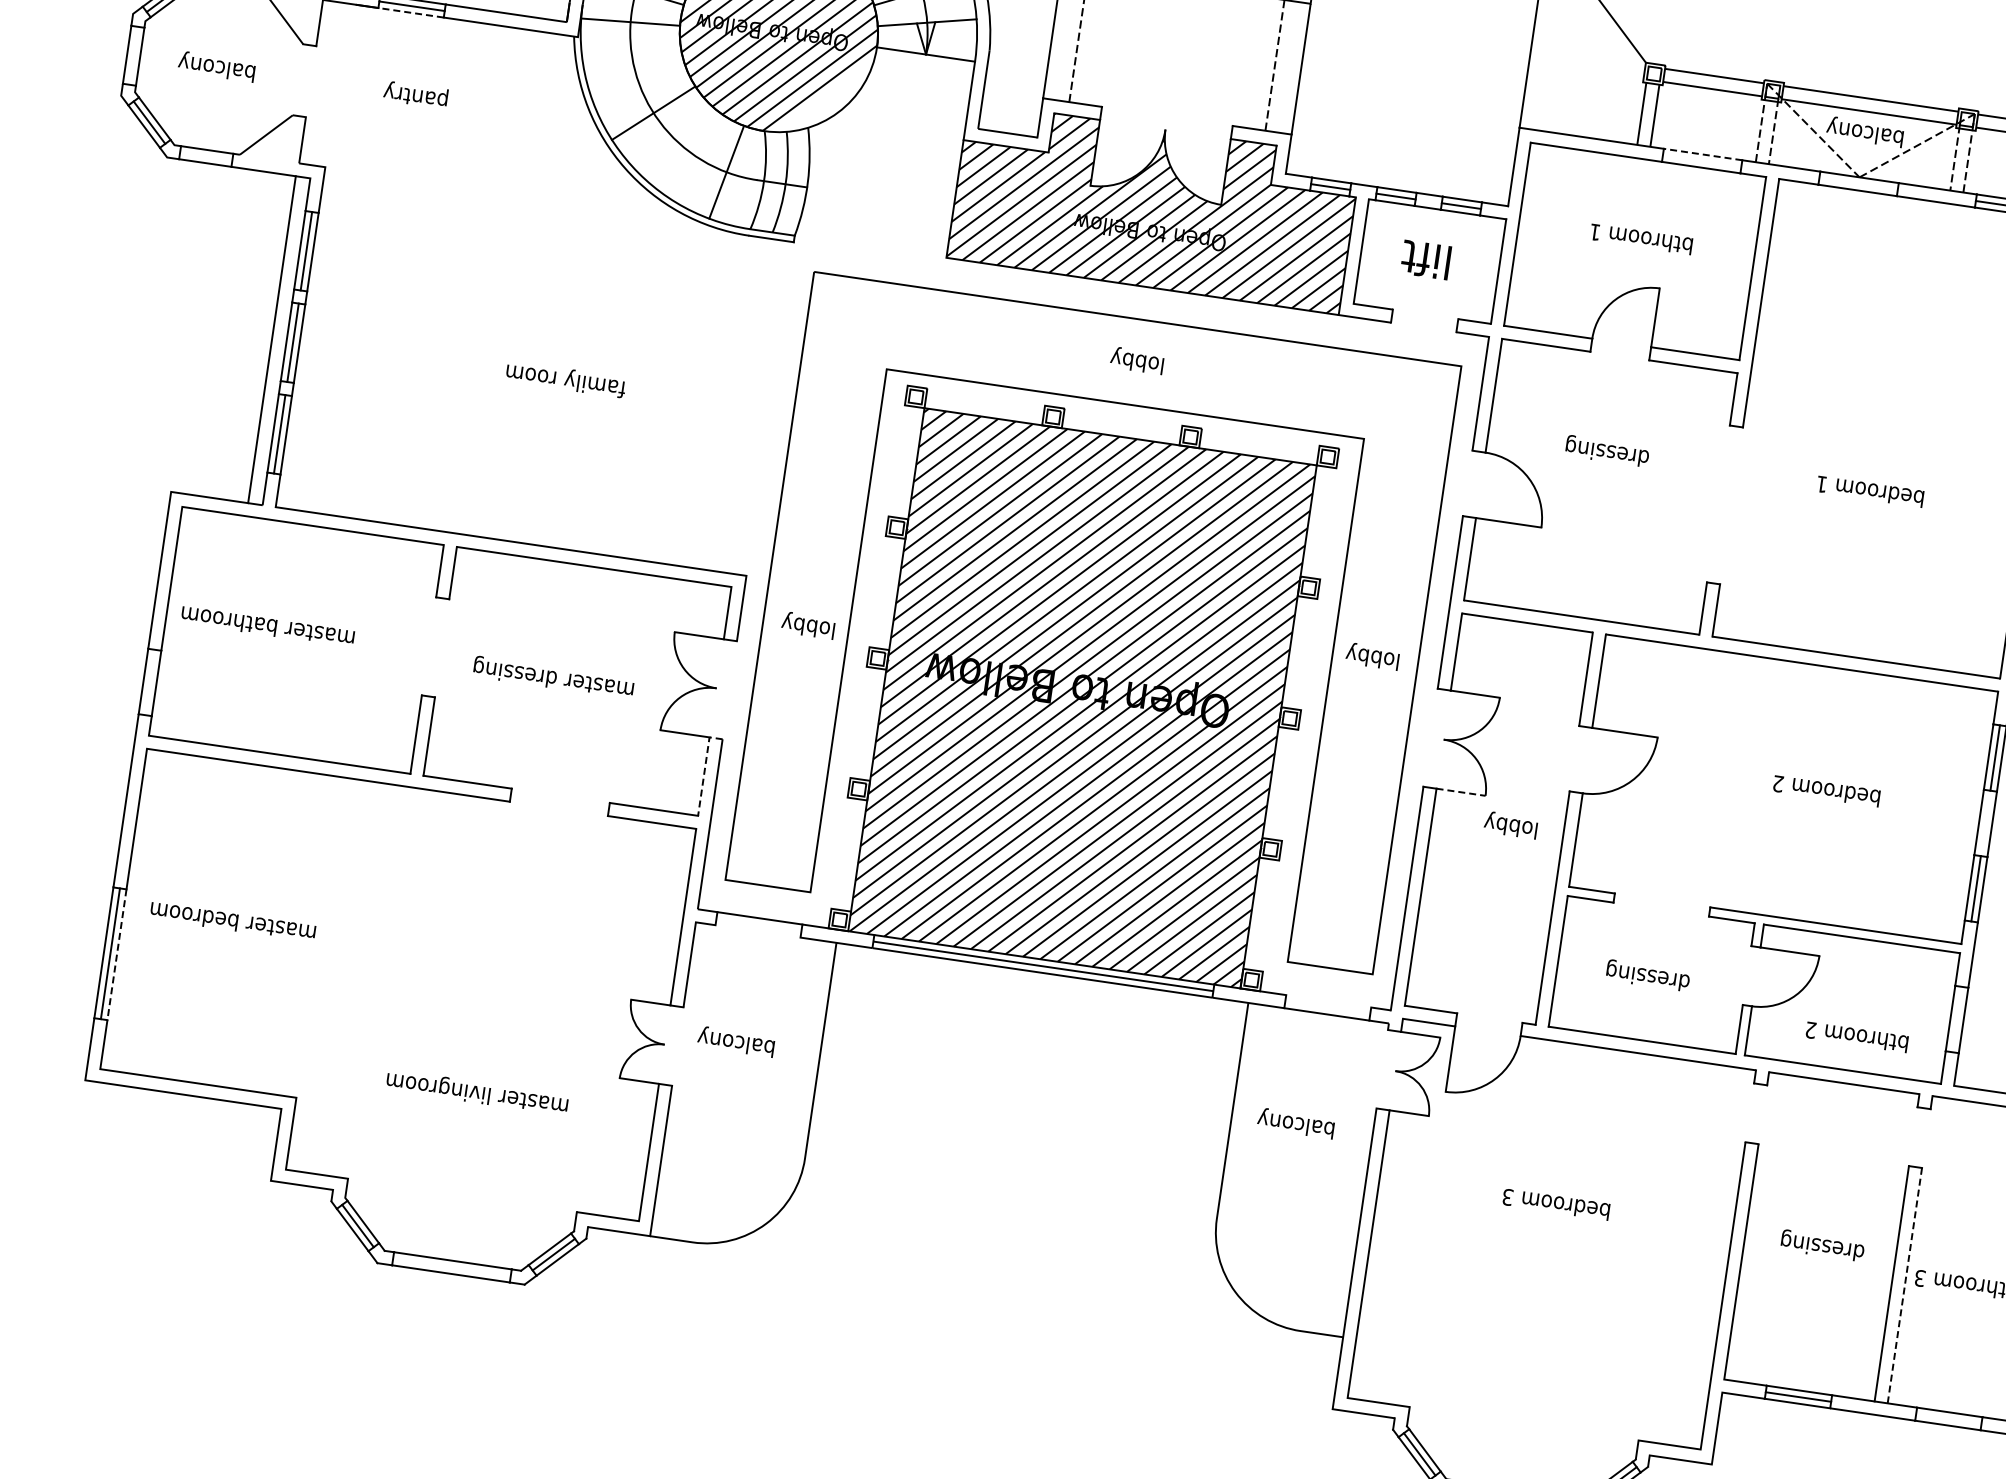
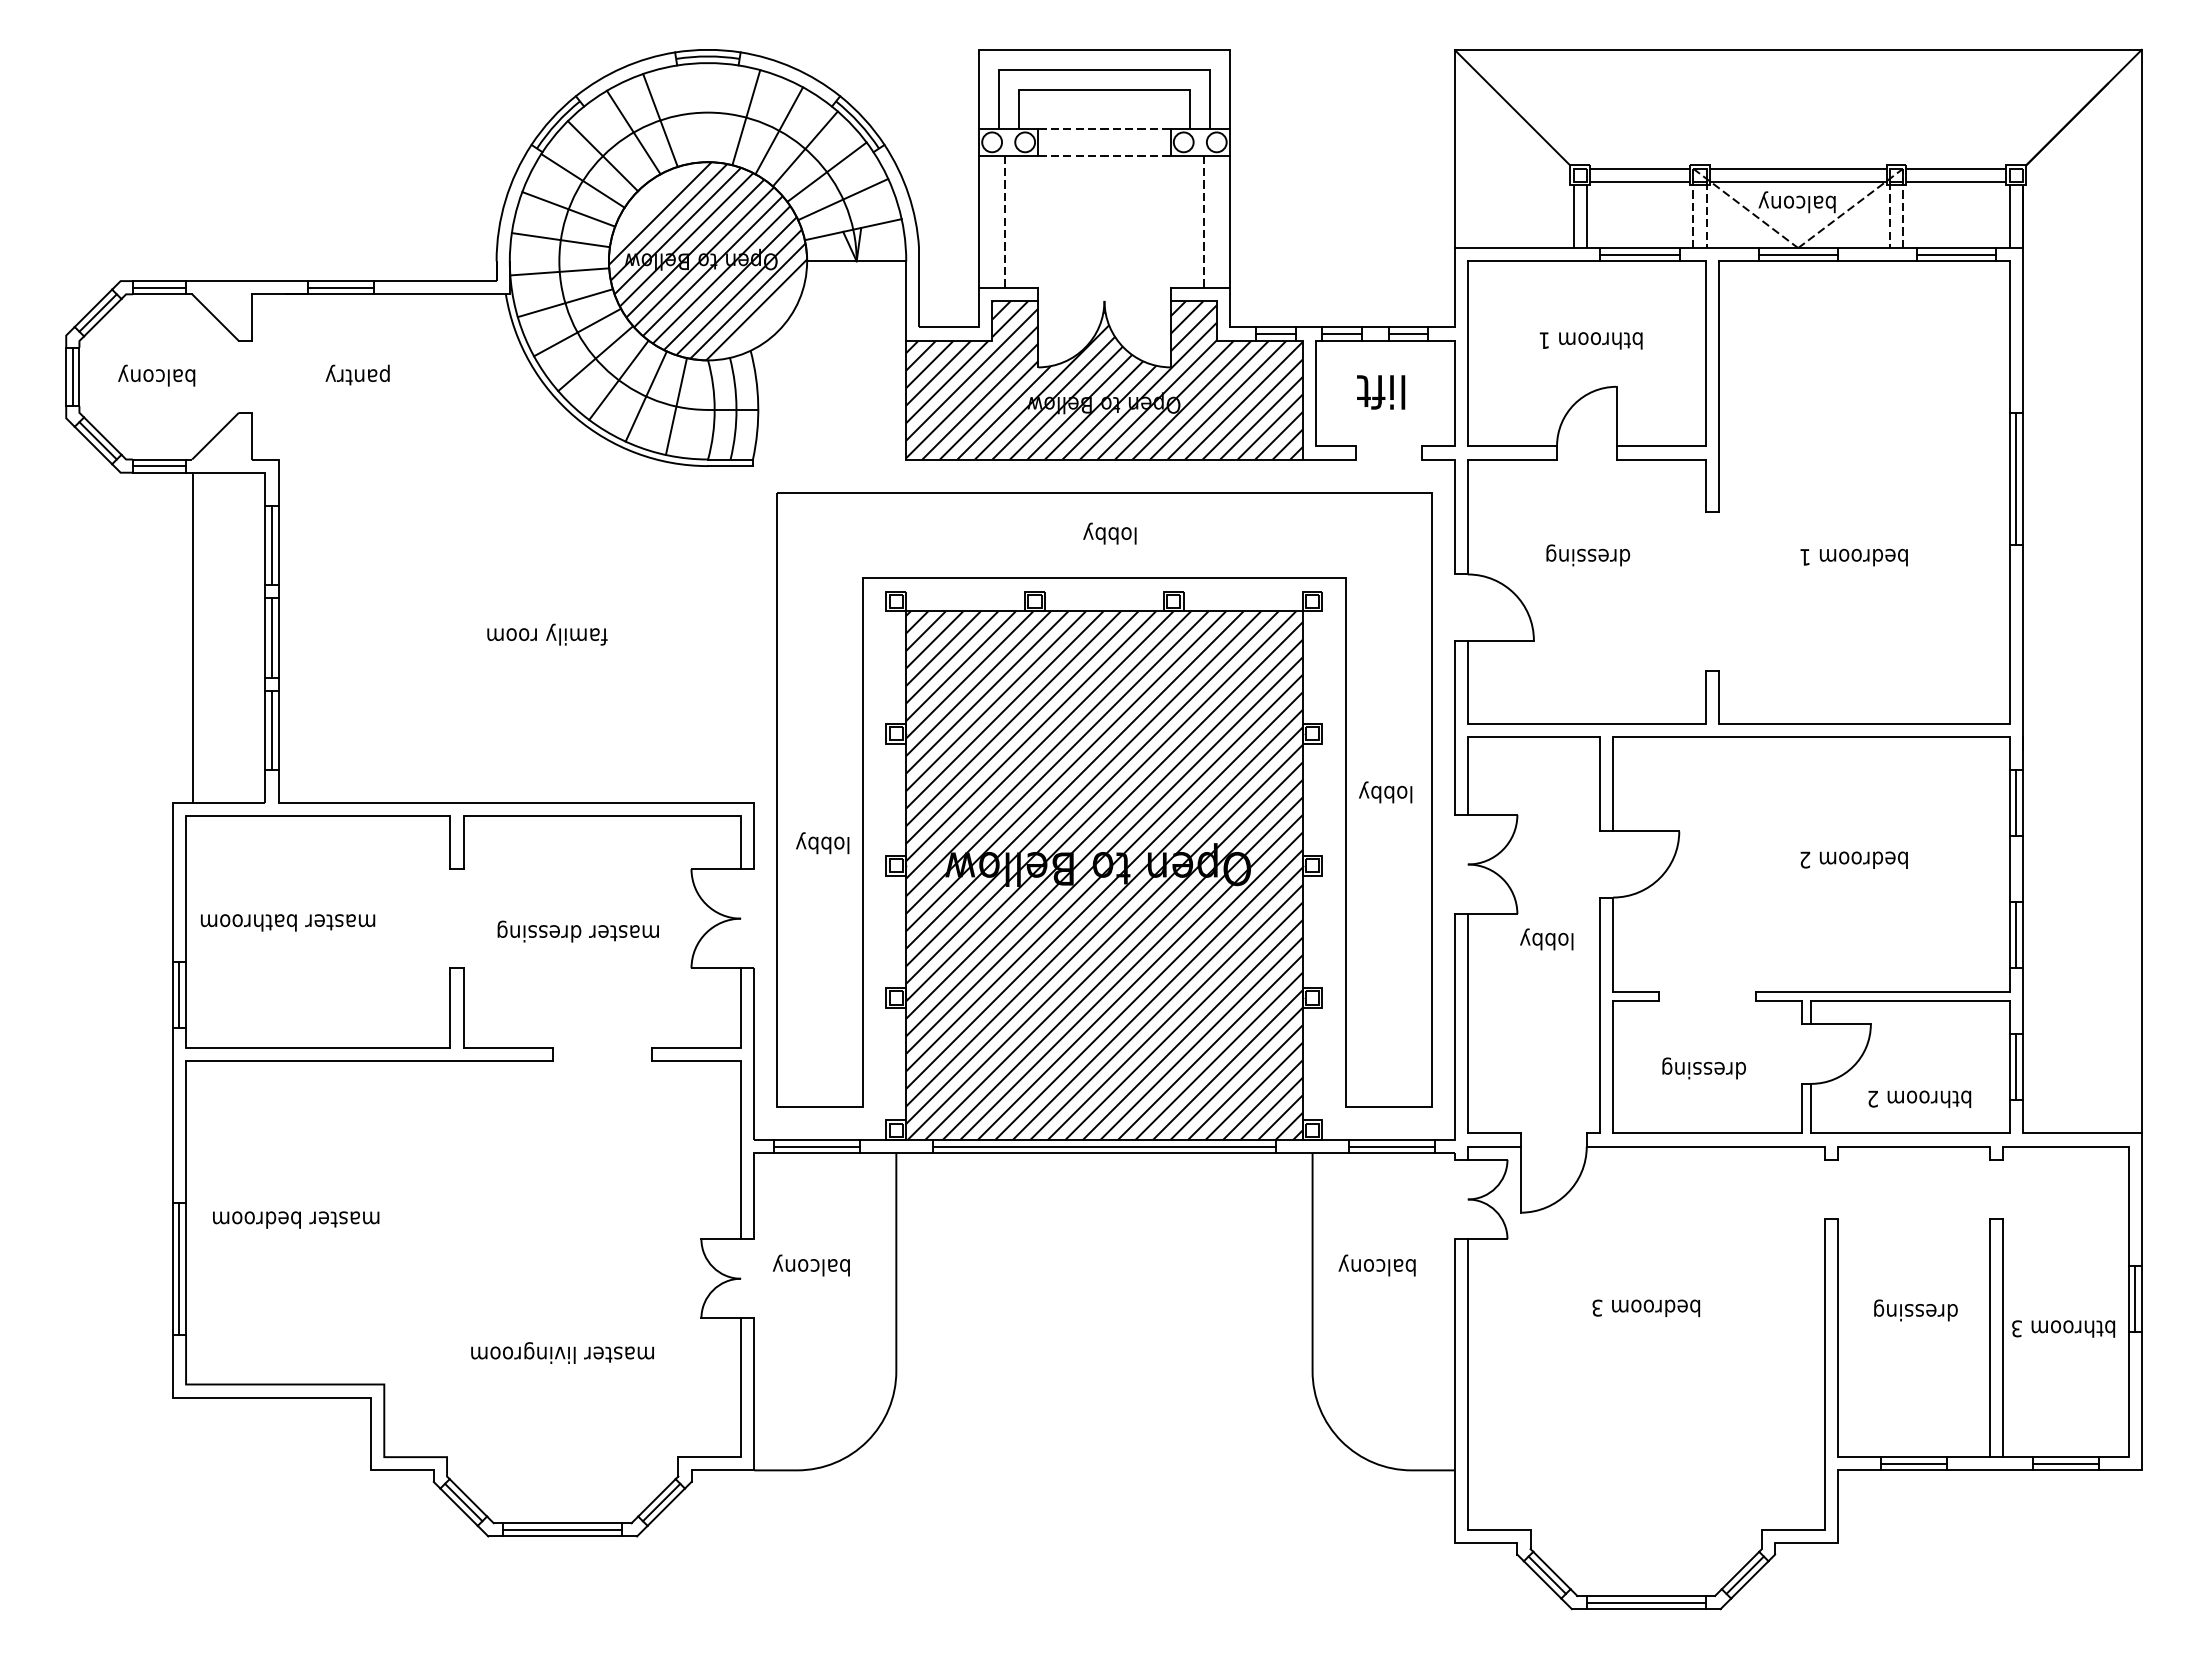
line: (410, 12) -> (340, 294), dashed -> solid
line: (630, 54) -> (564, 303), added
line: (133, 55) -> (72, 376), added
line: (639, 84) -> (577, 332), added
line: (673, 137) -> (618, 379), added
line: (1703, 155) -> (1640, 248), dashed -> solid
line: (205, 156) -> (158, 466), added
line: (697, 157) -> (645, 396), added
line: (1701, 160) -> (1639, 254), added
line: (1857, 183) -> (1797, 254), added
line: (271, 339) -> (192, 637), moved
line: (150, 682) -> (179, 994), added
line: (705, 769) -> (741, 1000), dashed -> solid
line: (1460, 792) -> (1492, 914), dashed -> solid
line: (758, 924) -> (816, 1146), added
line: (757, 931) -> (816, 1153), added
line: (117, 955) -> (186, 1269), dashed -> solid
line: (1328, 1001) -> (1391, 1140), added
line: (1327, 1007) -> (1391, 1146), added
line: (1957, 1019) -> (2016, 1067), added
line: (451, 1266) -> (562, 1529), added
line: (1905, 1286) -> (2003, 1338), dashed -> solid
line: (1948, 1418) -> (2065, 1463), added

